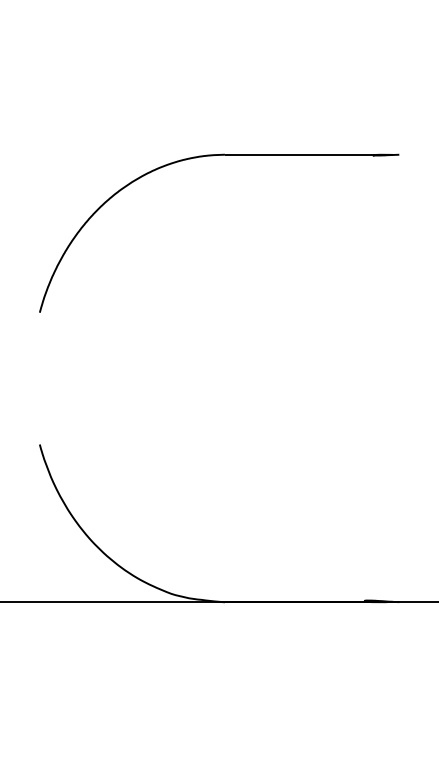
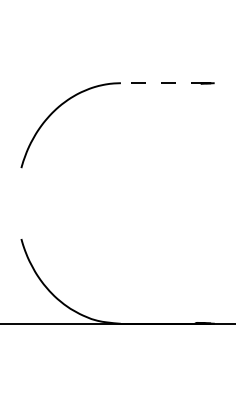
line: (302, 155) -> (162, 83), solid -> dashed

